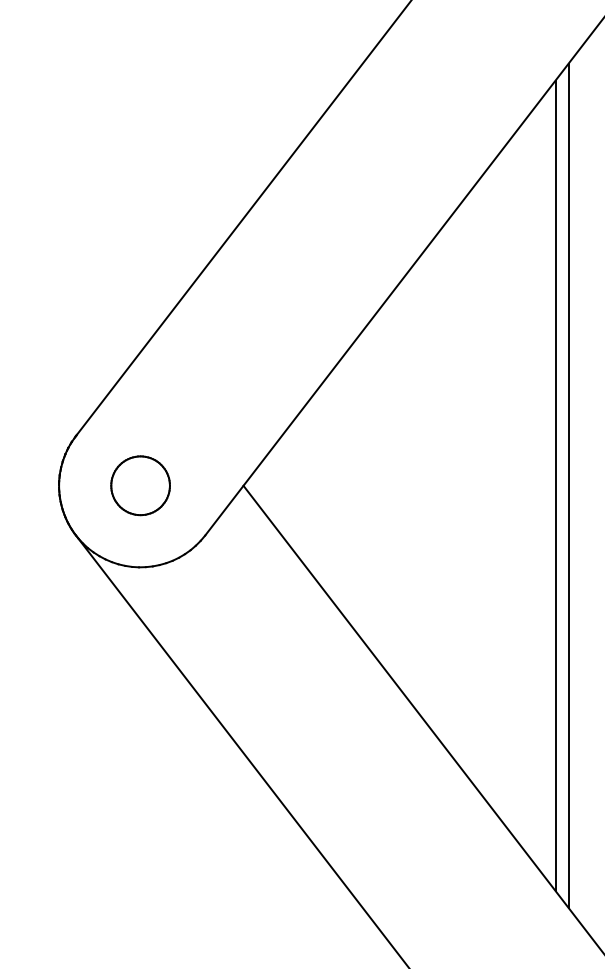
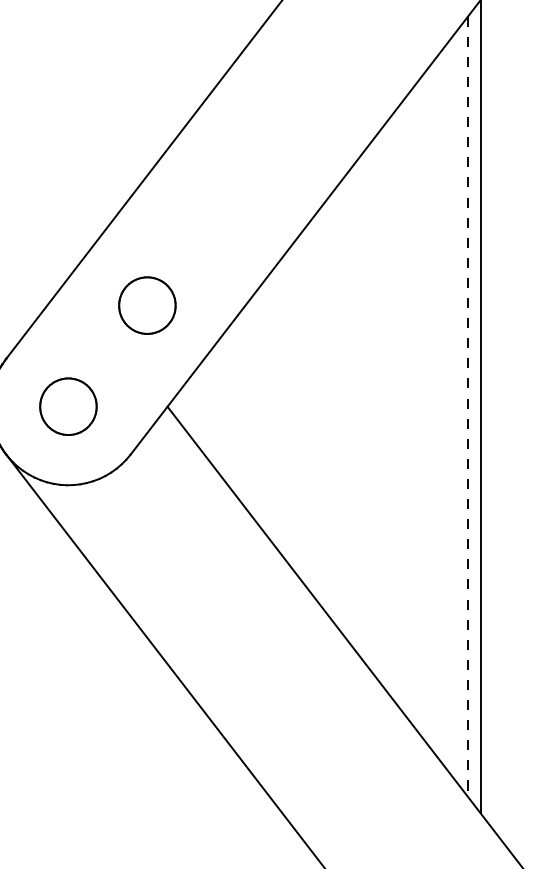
part: (222, 380) -> (147, 305), added
line: (555, 486) -> (467, 407), solid -> dashed

